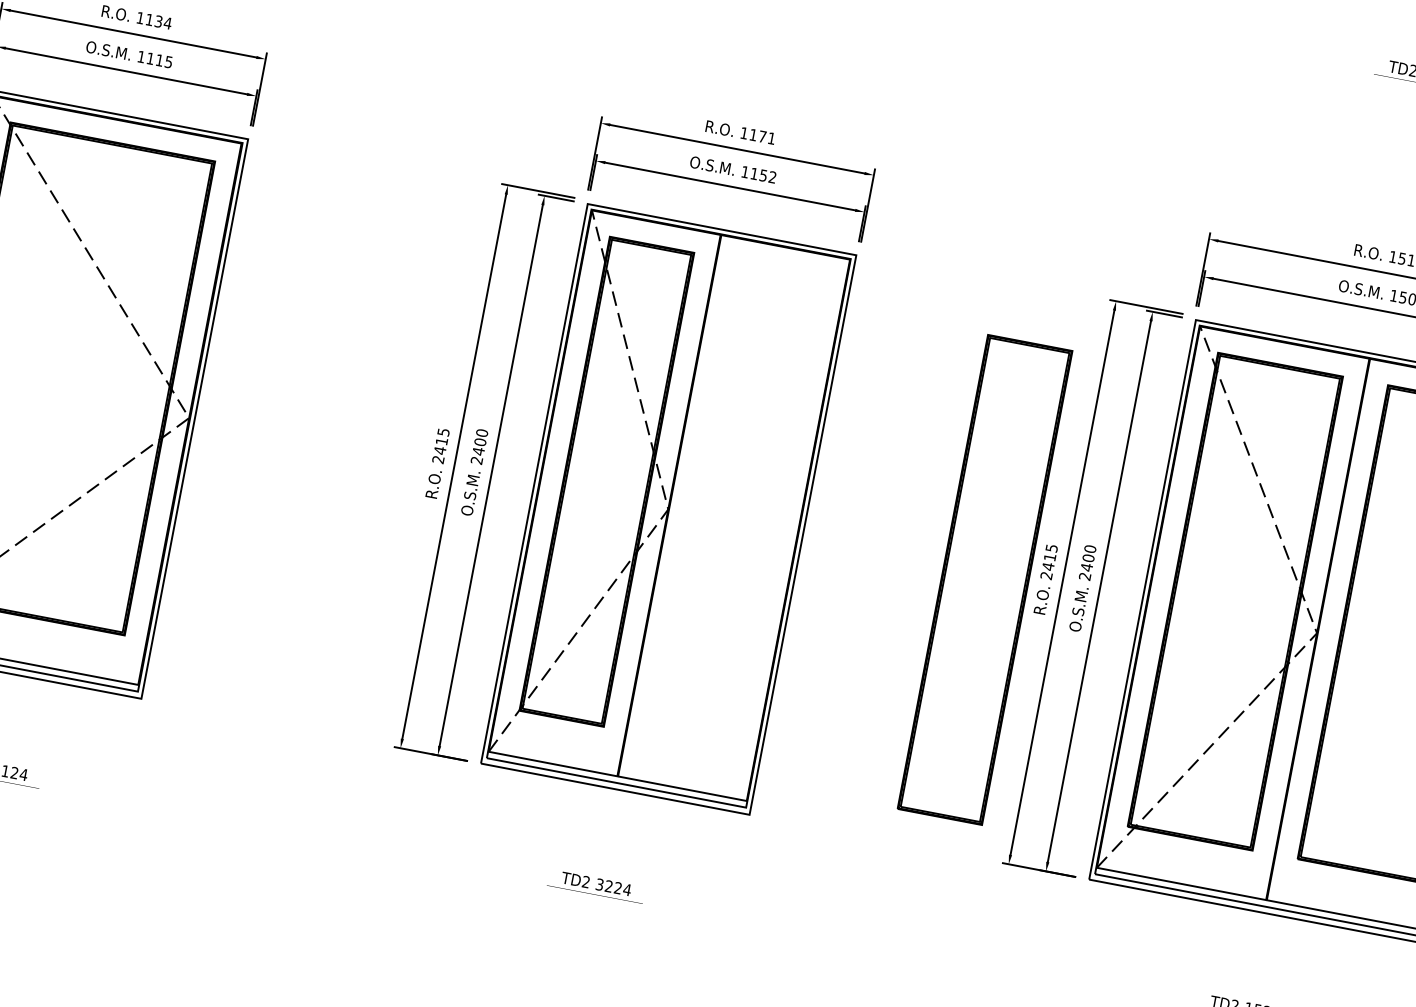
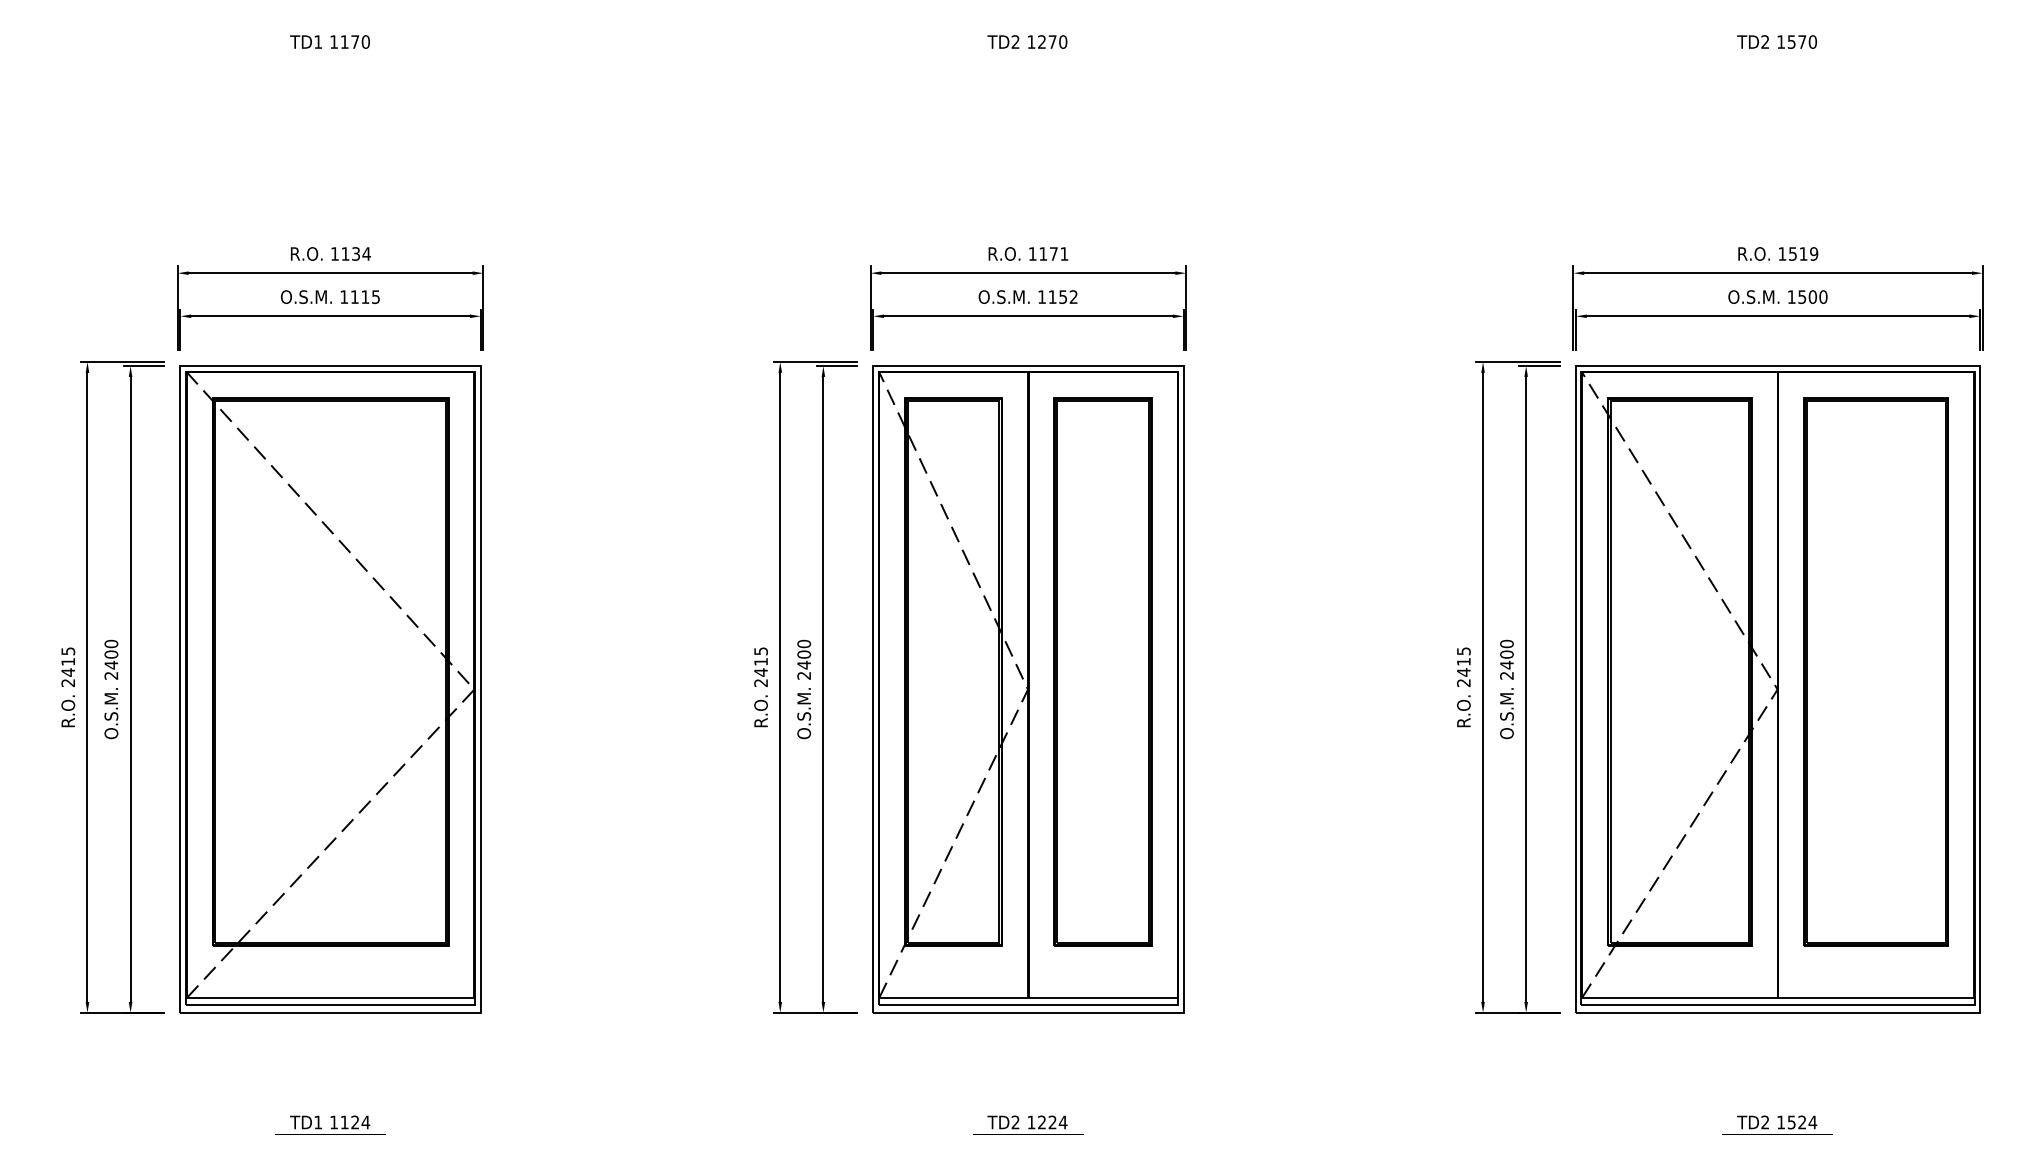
part: (984, 579) -> (1102, 671), moved
text: (599, 884) -> (1031, 1122), 3224 -> 1224

